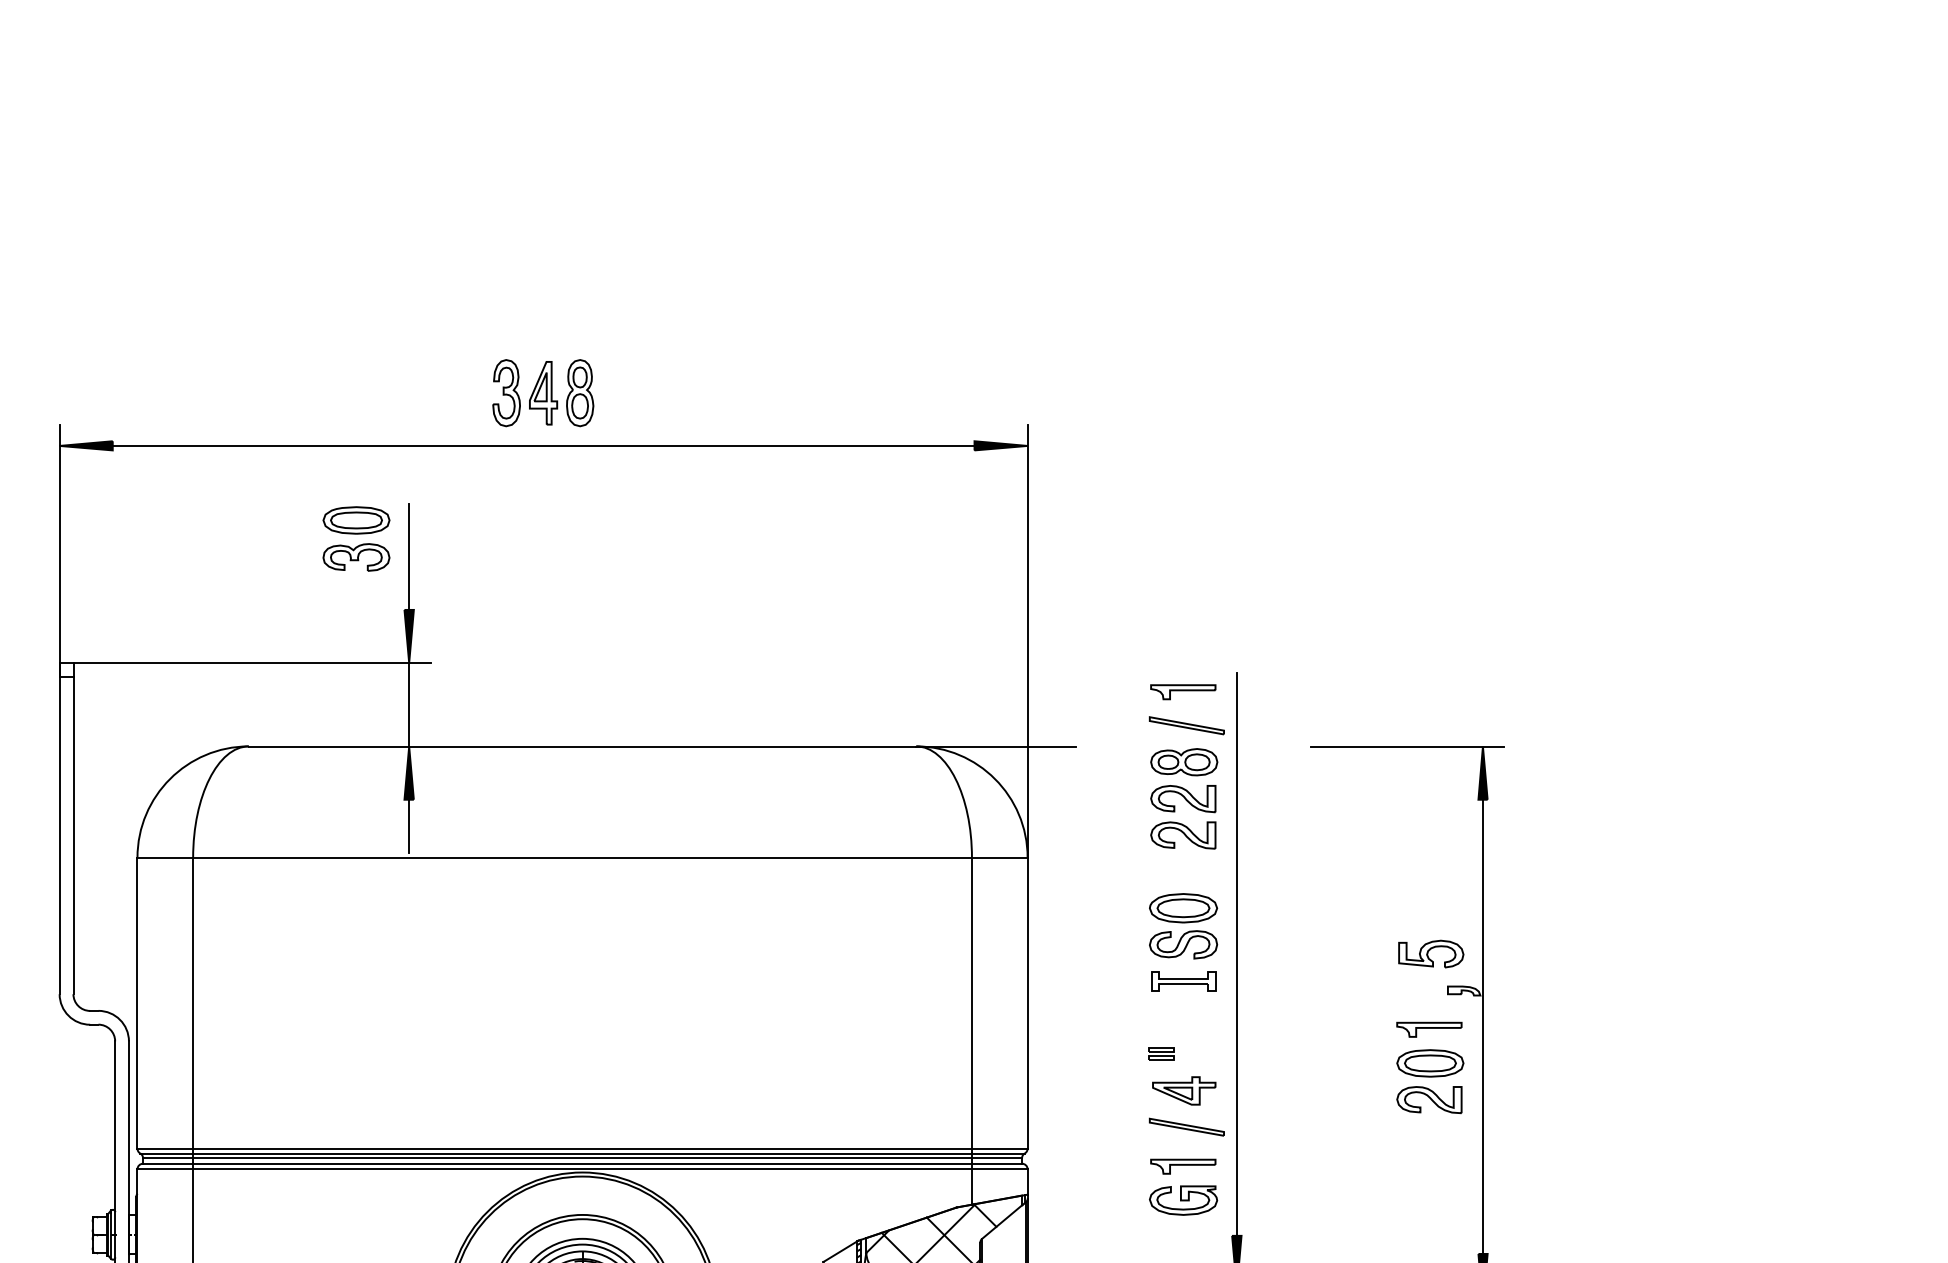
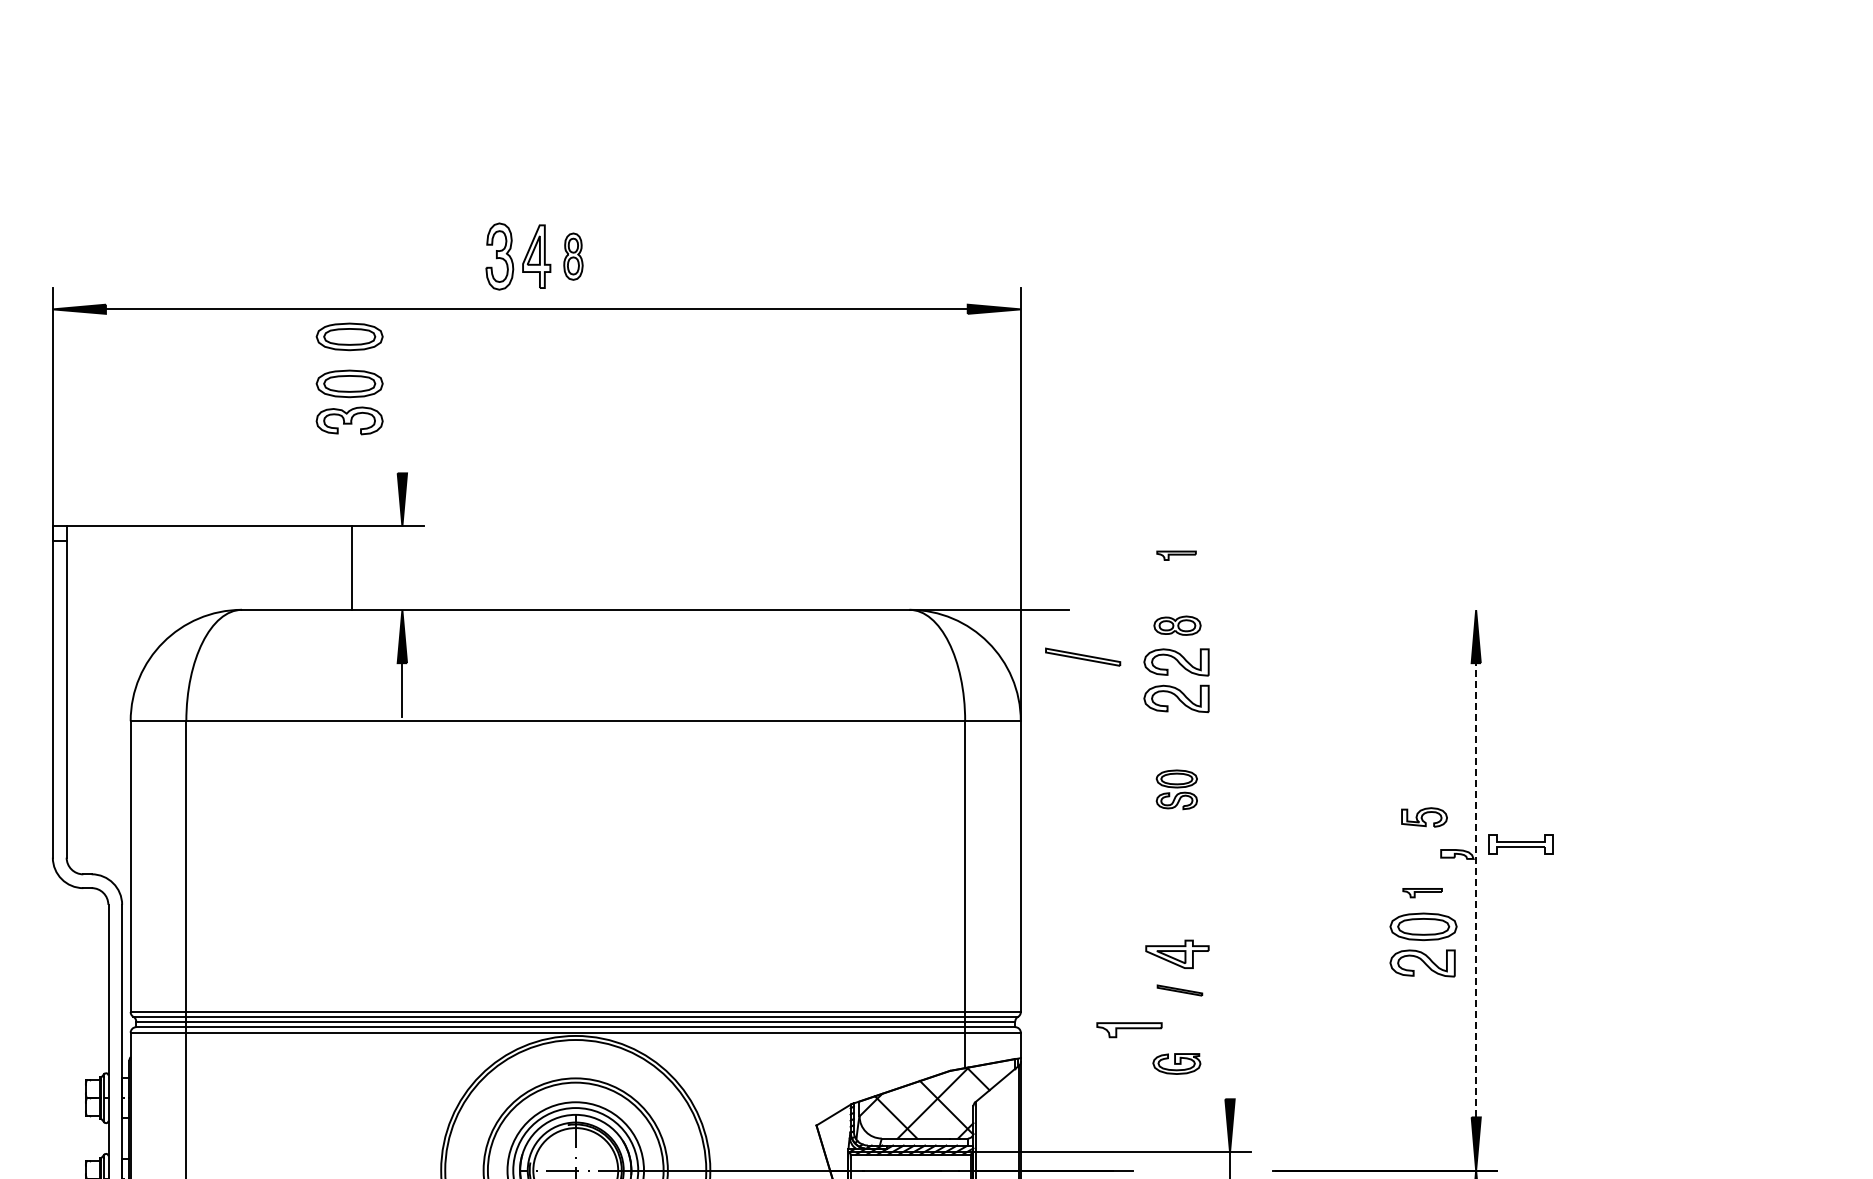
part: (580, 393) -> (573, 256), size x0.7
part: (356, 473) -> (349, 336), added
line: (409, 556) -> (402, 419), removed
part: (1183, 692) -> (1176, 555), size x0.6
line: (409, 704) -> (352, 567), moved
part: (1186, 725) -> (1082, 656), moved
line: (1407, 746) -> (1400, 609), removed
part: (1184, 762) -> (1177, 625), size x0.7
part: (1183, 926) -> (1176, 789), size x0.6
line: (1236, 953) -> (1229, 816), removed
part: (1431, 953) -> (1424, 816), size x0.7
part: (1183, 981) -> (1520, 844), moved
line: (1482, 1026) -> (1475, 889), solid -> dashed
part: (1429, 1029) -> (1422, 892), size x0.6
part: (1161, 1053) -> (1154, 916), removed
part: (1186, 1126) -> (1179, 989), size x0.6
part: (1183, 1166) -> (1129, 1029), moved
part: (1183, 1200) -> (1176, 1063), size x0.7

